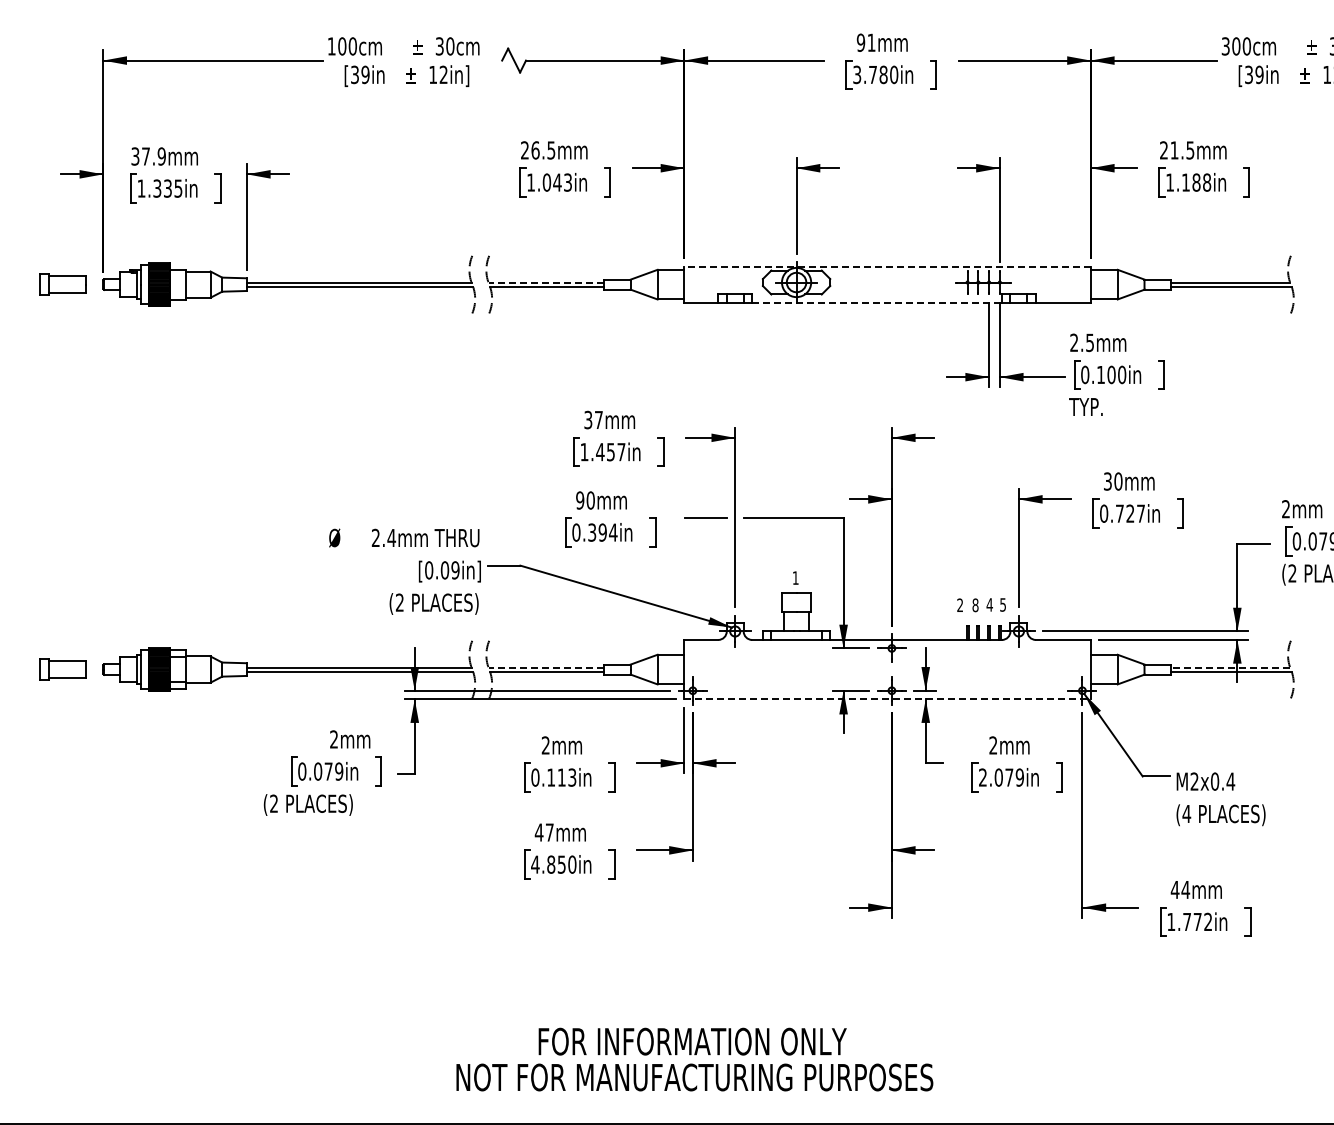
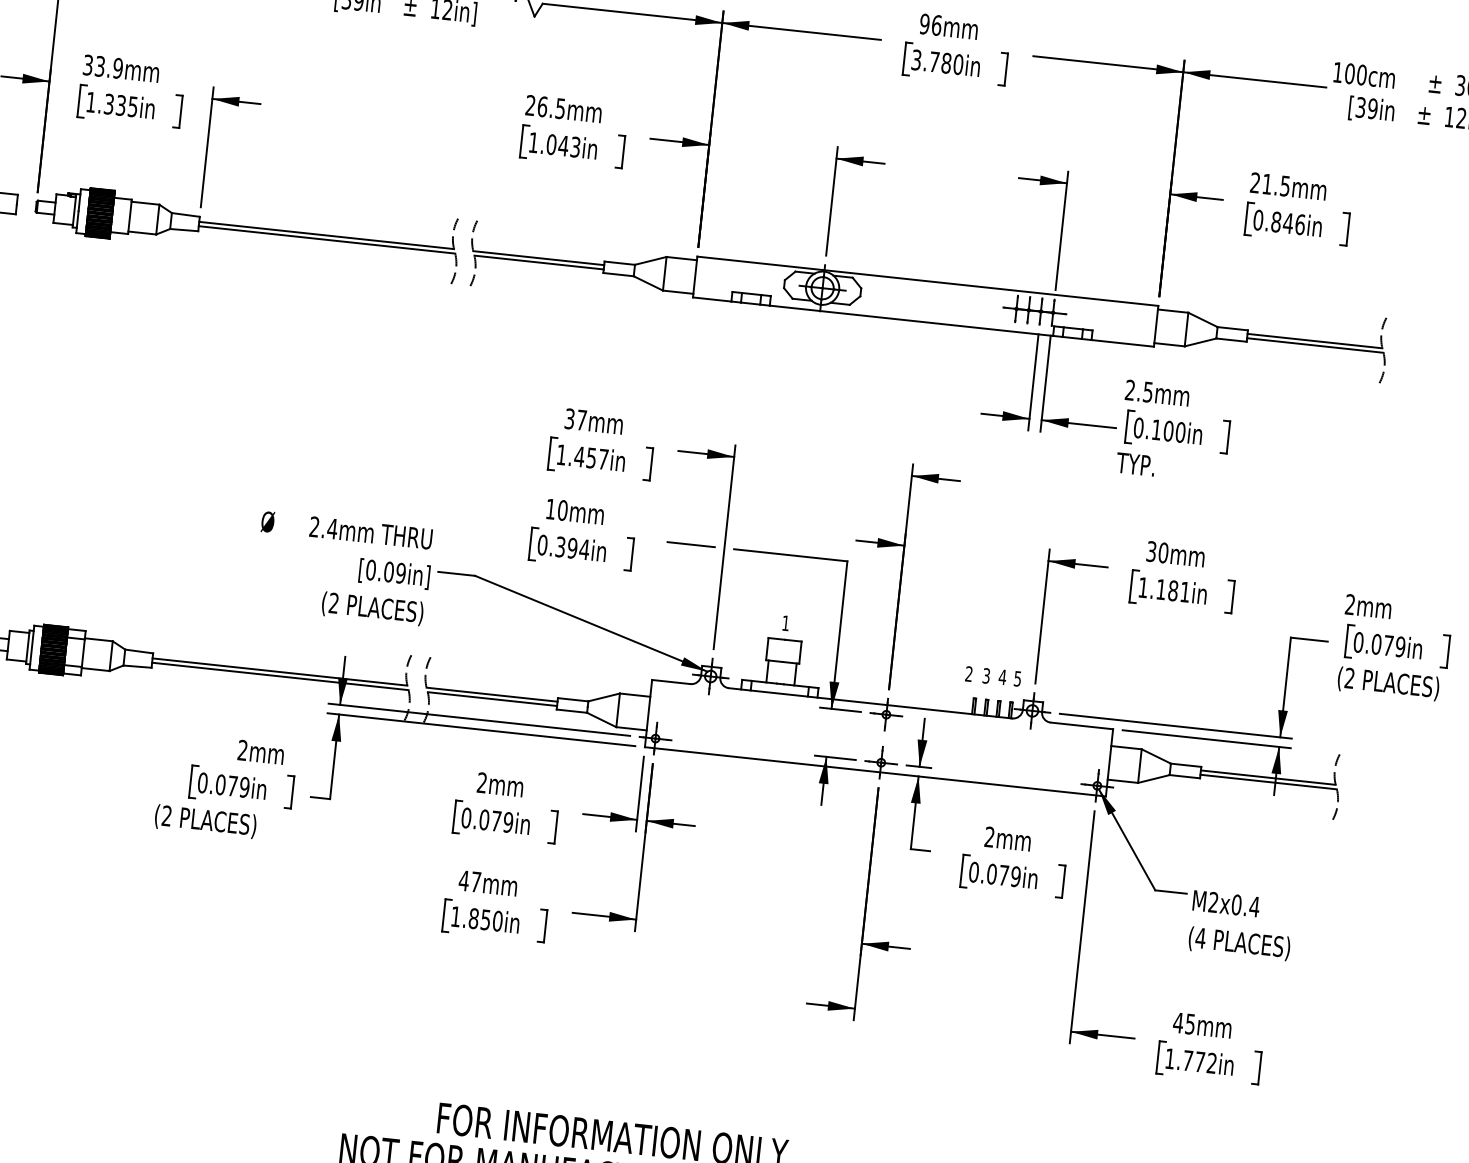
text: (871, 42) -> (936, 25), 91mm -> 96mm
text: (1225, 46) -> (1337, 72), 300cm -> 100cm
text: (145, 156) -> (99, 66), 37.9mm -> 33.9mm
text: (1188, 182) -> (1279, 222), 1.188in -> 0.846in
line: (887, 266) -> (927, 281), dashed -> solid
line: (546, 282) -> (539, 257), dashed -> solid
line: (877, 302) -> (911, 320), dashed -> solid
text: (580, 500) -> (551, 509), 90mm -> 10mm
text: (1122, 513) -> (1164, 589), 0.727in -> 1.181in
text: (975, 605) -> (986, 676), 8 -> 3
line: (546, 667) -> (492, 694), dashed -> solid
line: (1230, 667) -> (1268, 777), dashed -> solid
line: (888, 699) -> (876, 772), dashed -> solid
text: (561, 777) -> (496, 821), 0.113in -> 0.079in
text: (982, 777) -> (973, 872), 2.079in -> 0.079in
text: (535, 864) -> (456, 916), 4.850in -> 1.850in
text: (1185, 890) -> (1190, 1024), 44mm -> 45mm

